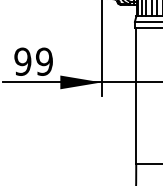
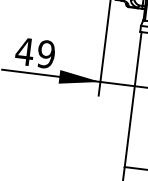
text: (22, 61) -> (24, 51), 99 -> 49

